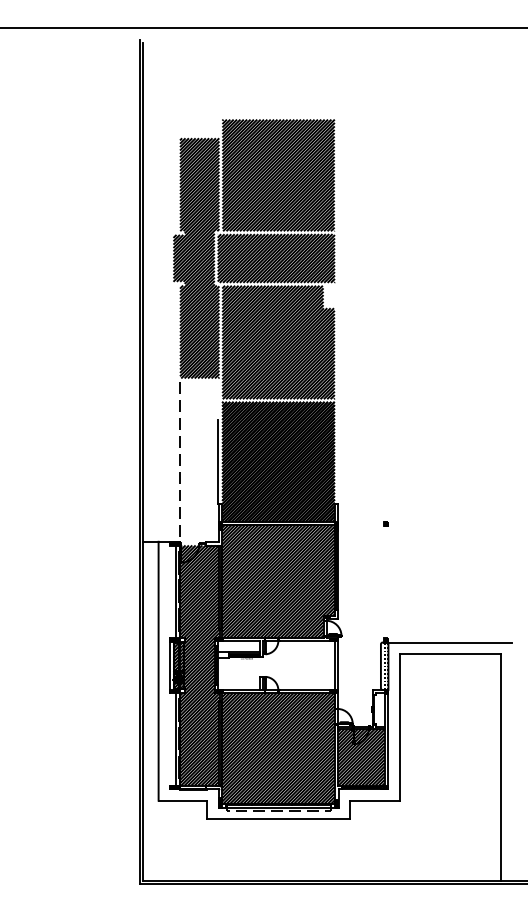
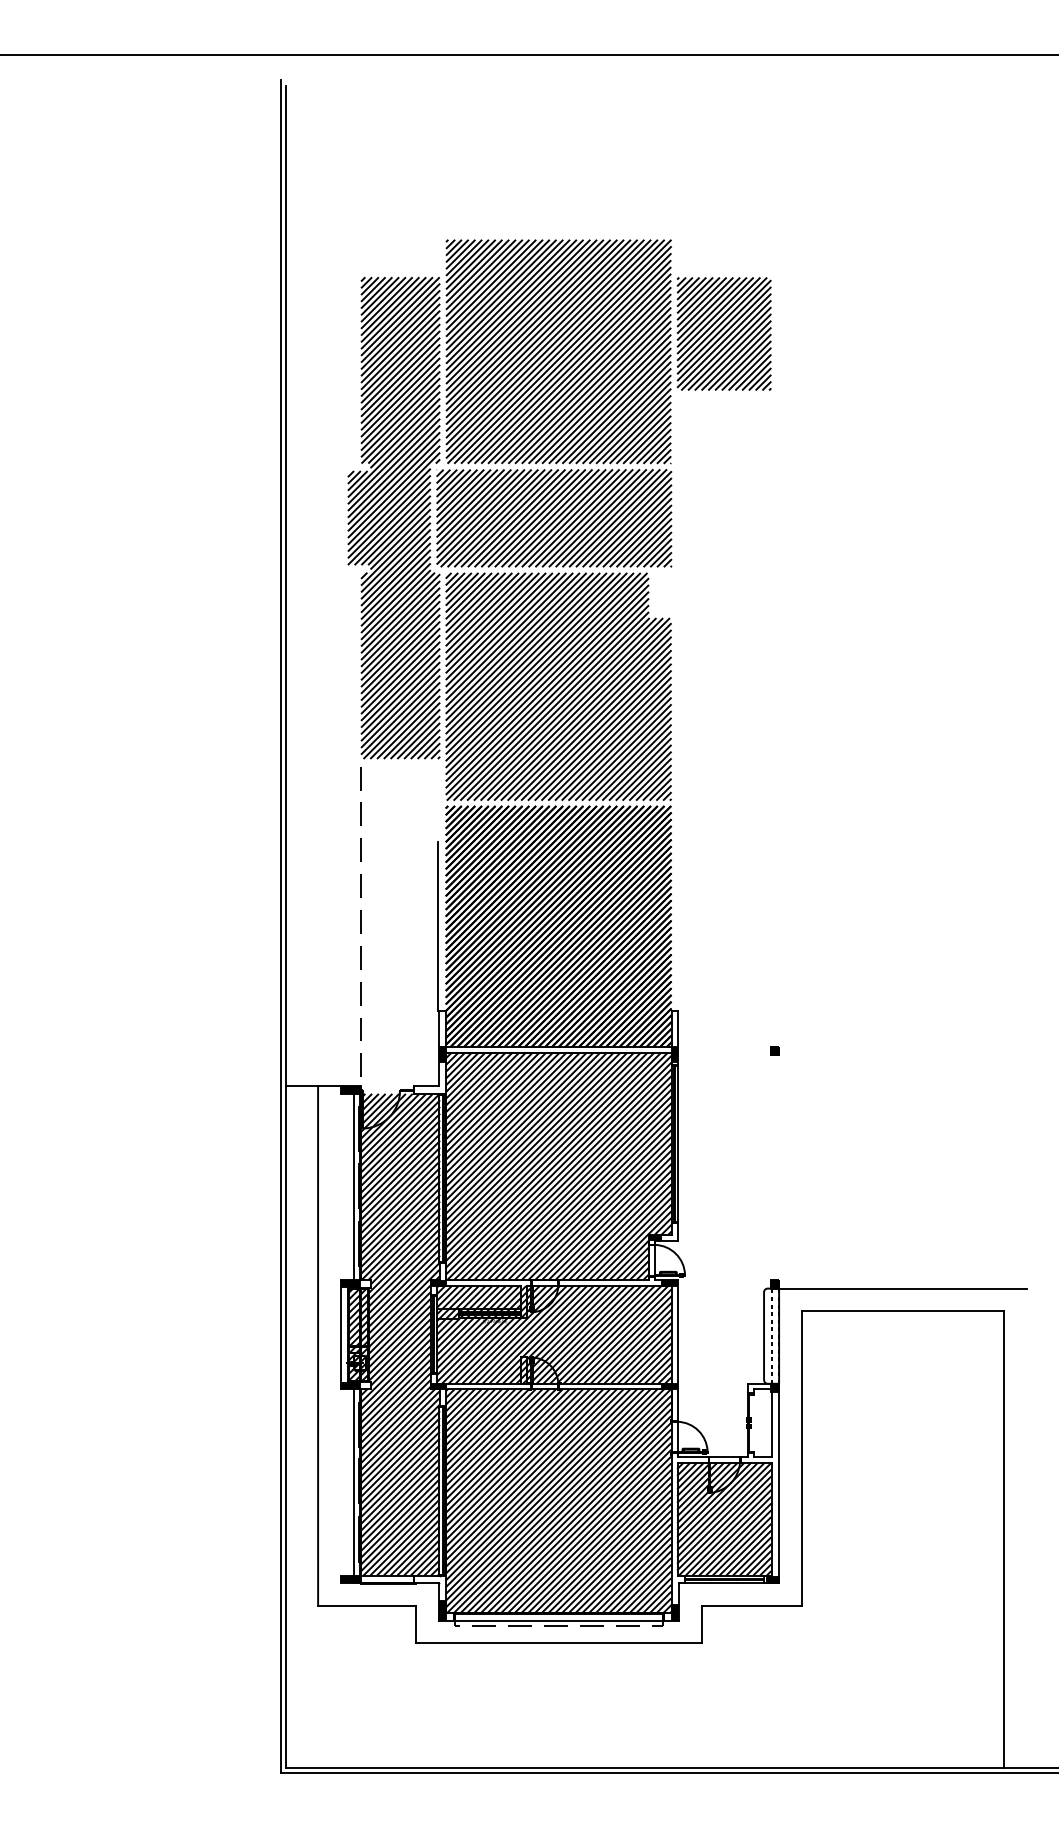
hatch: (360, 166) -> (723, 333), added
hatch: (275, 665) -> (552, 1334), added

